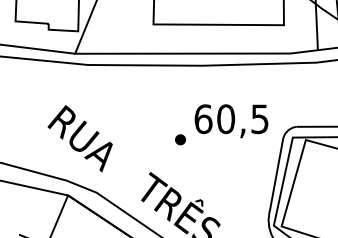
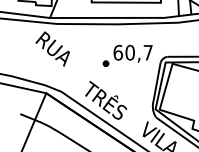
text: (258, 118) -> (147, 52), 60,5 -> 60,7
text: (79, 137) -> (52, 48), moved

